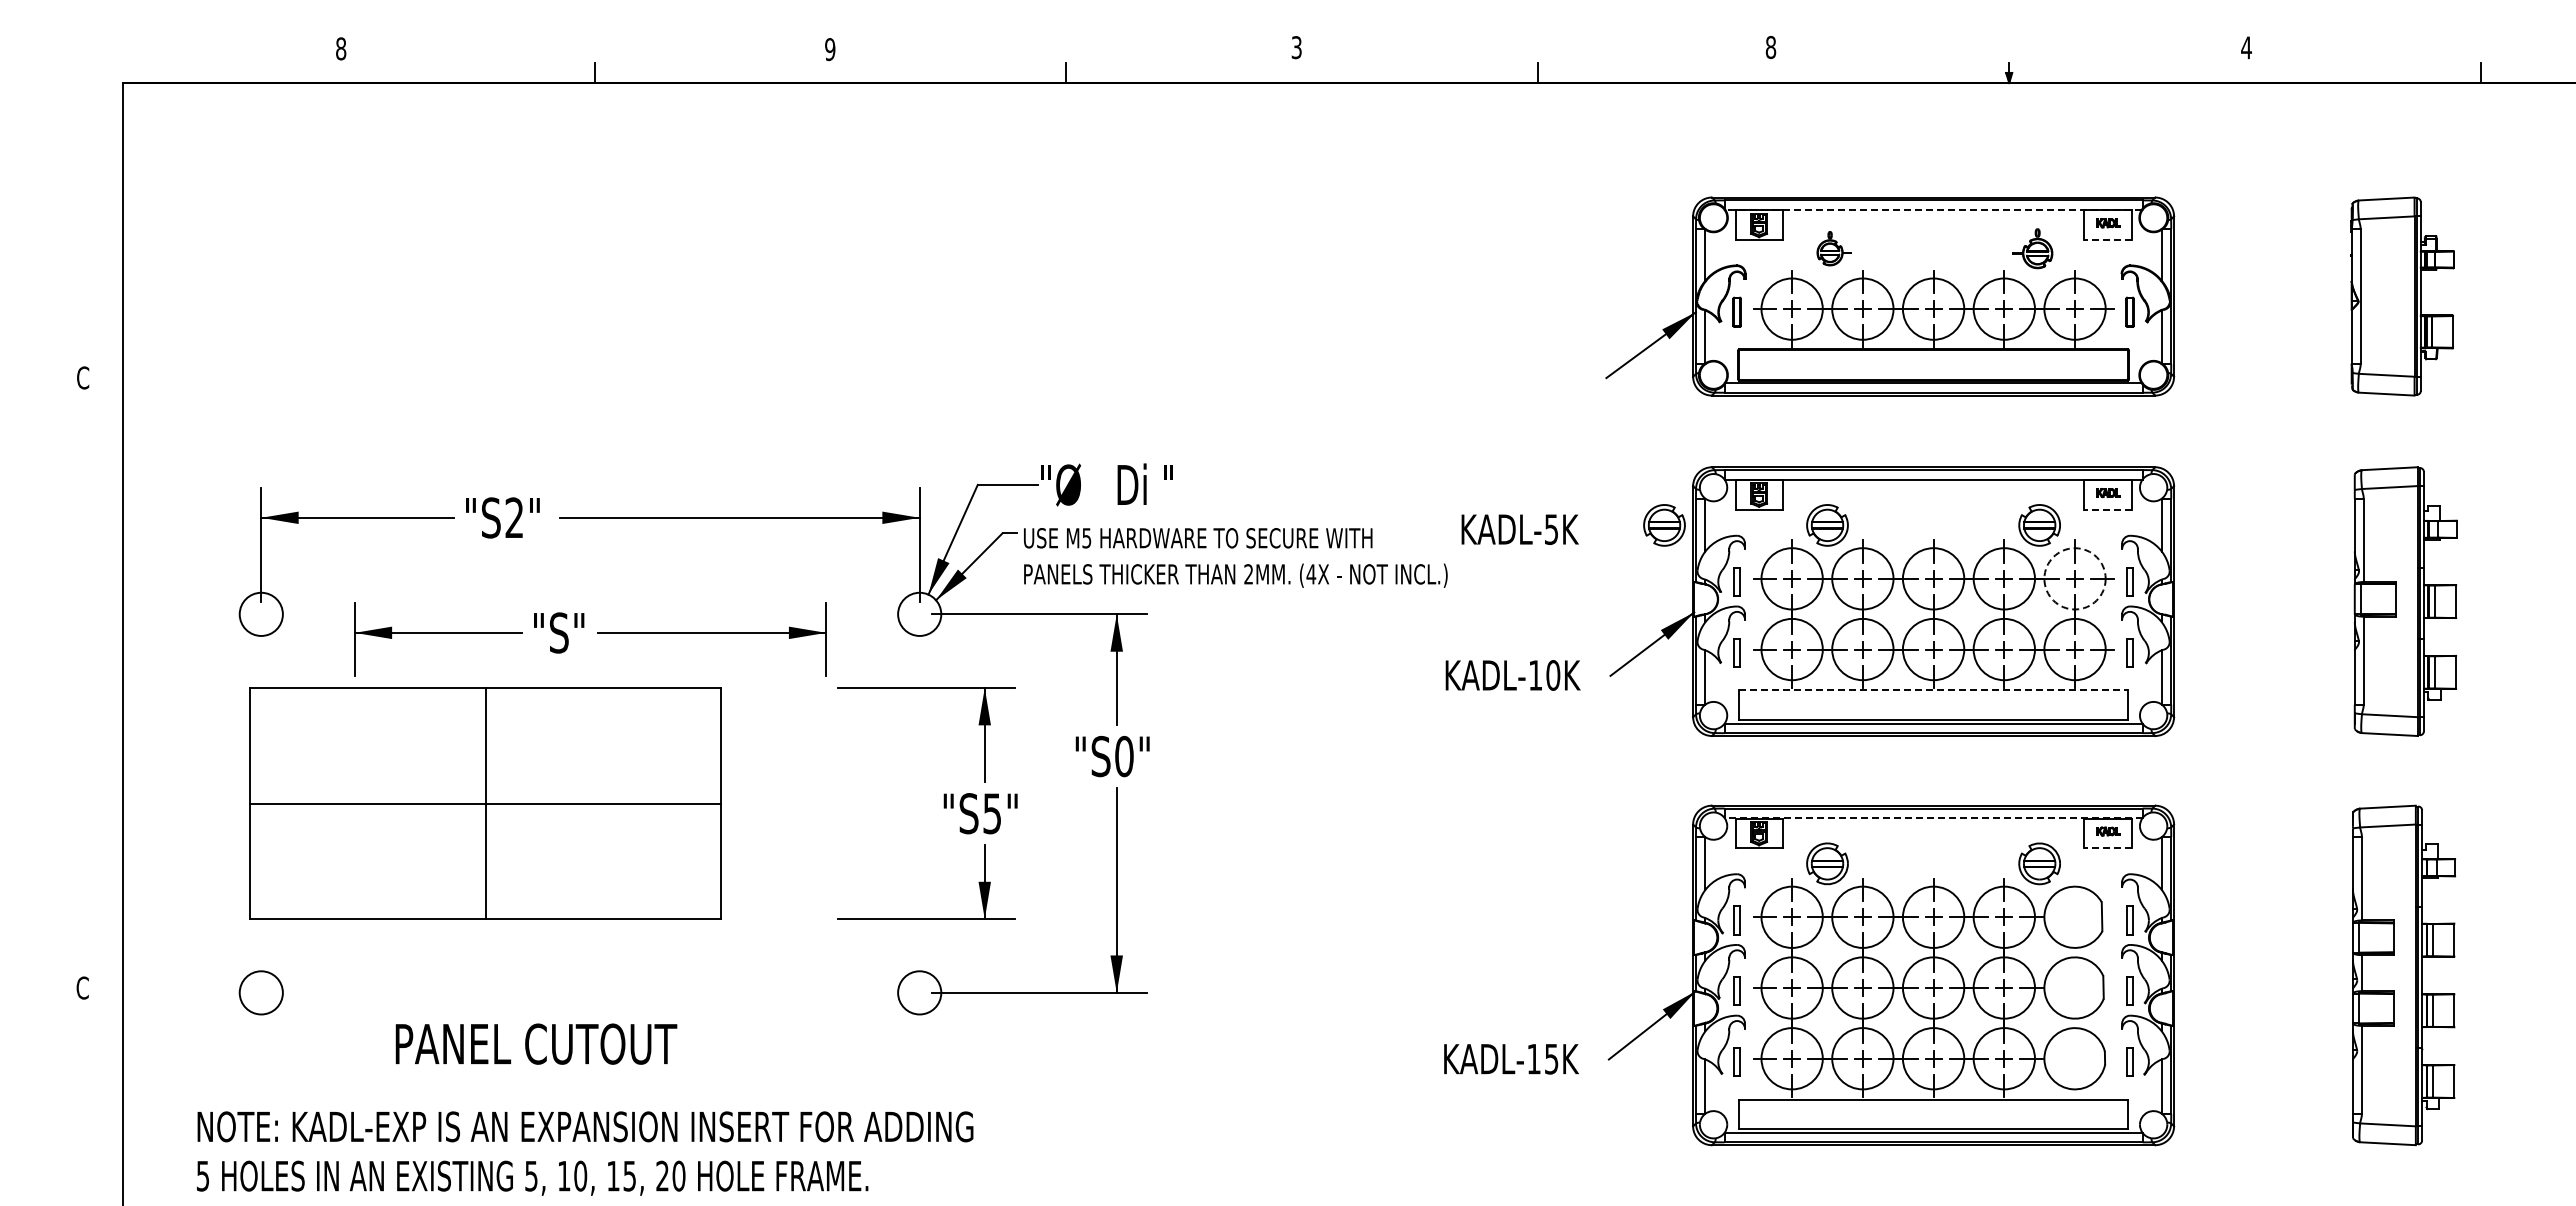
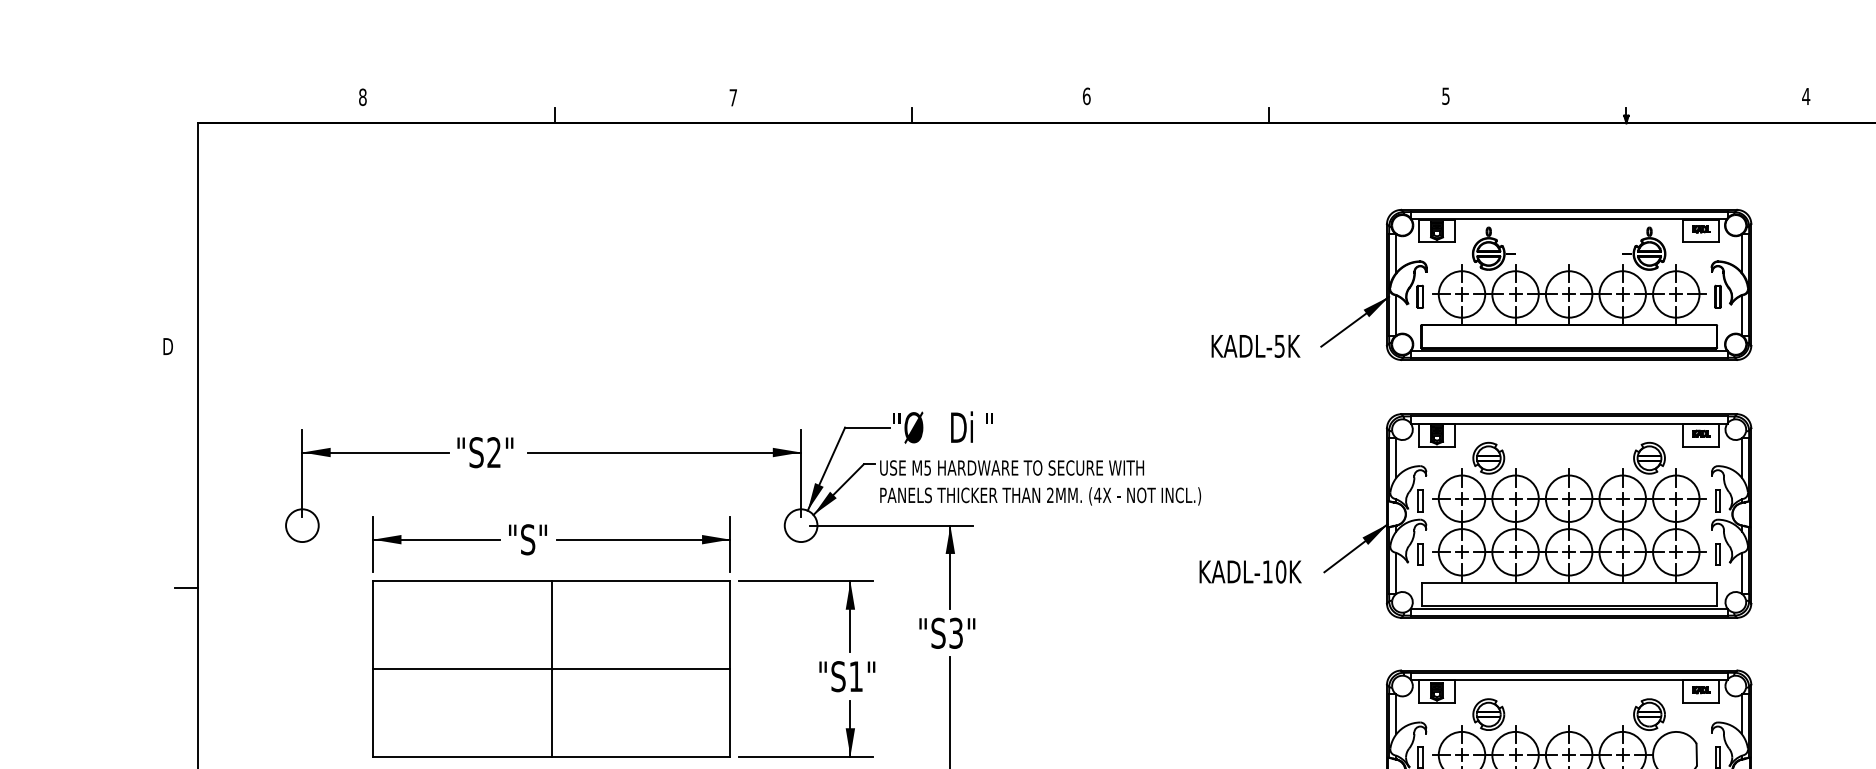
text: (1296, 47) -> (1086, 96), 3 -> 6
text: (1770, 47) -> (1445, 96), 8 -> 5
text: (830, 49) -> (733, 97), 9 -> 7
line: (1933, 209) -> (1569, 218), dashed -> solid
line: (2108, 240) -> (1701, 242), dashed -> solid
part: (1833, 248) -> (1493, 248), size x1.67
part: (2032, 248) -> (1644, 248), size x1.43
text: (83, 377) -> (167, 346), C -> D
line: (2108, 510) -> (1701, 446), dashed -> solid
part: (1664, 525) -> (1365, 458), removed
text: (1519, 529) -> (1255, 346), moved
circle: (2074, 578) -> (1675, 498), dashed -> solid
line: (1933, 690) -> (1569, 583), dashed -> solid
line: (108, 696) -> (186, 587), added
text: (1124, 756) -> (956, 633), "S0" -> "S3"
part: (485, 803) -> (551, 668), moved
text: (991, 813) -> (855, 676), "S5" -> "S1"
line: (1933, 817) -> (1569, 679), dashed -> solid
line: (2108, 848) -> (1701, 703), dashed -> solid

